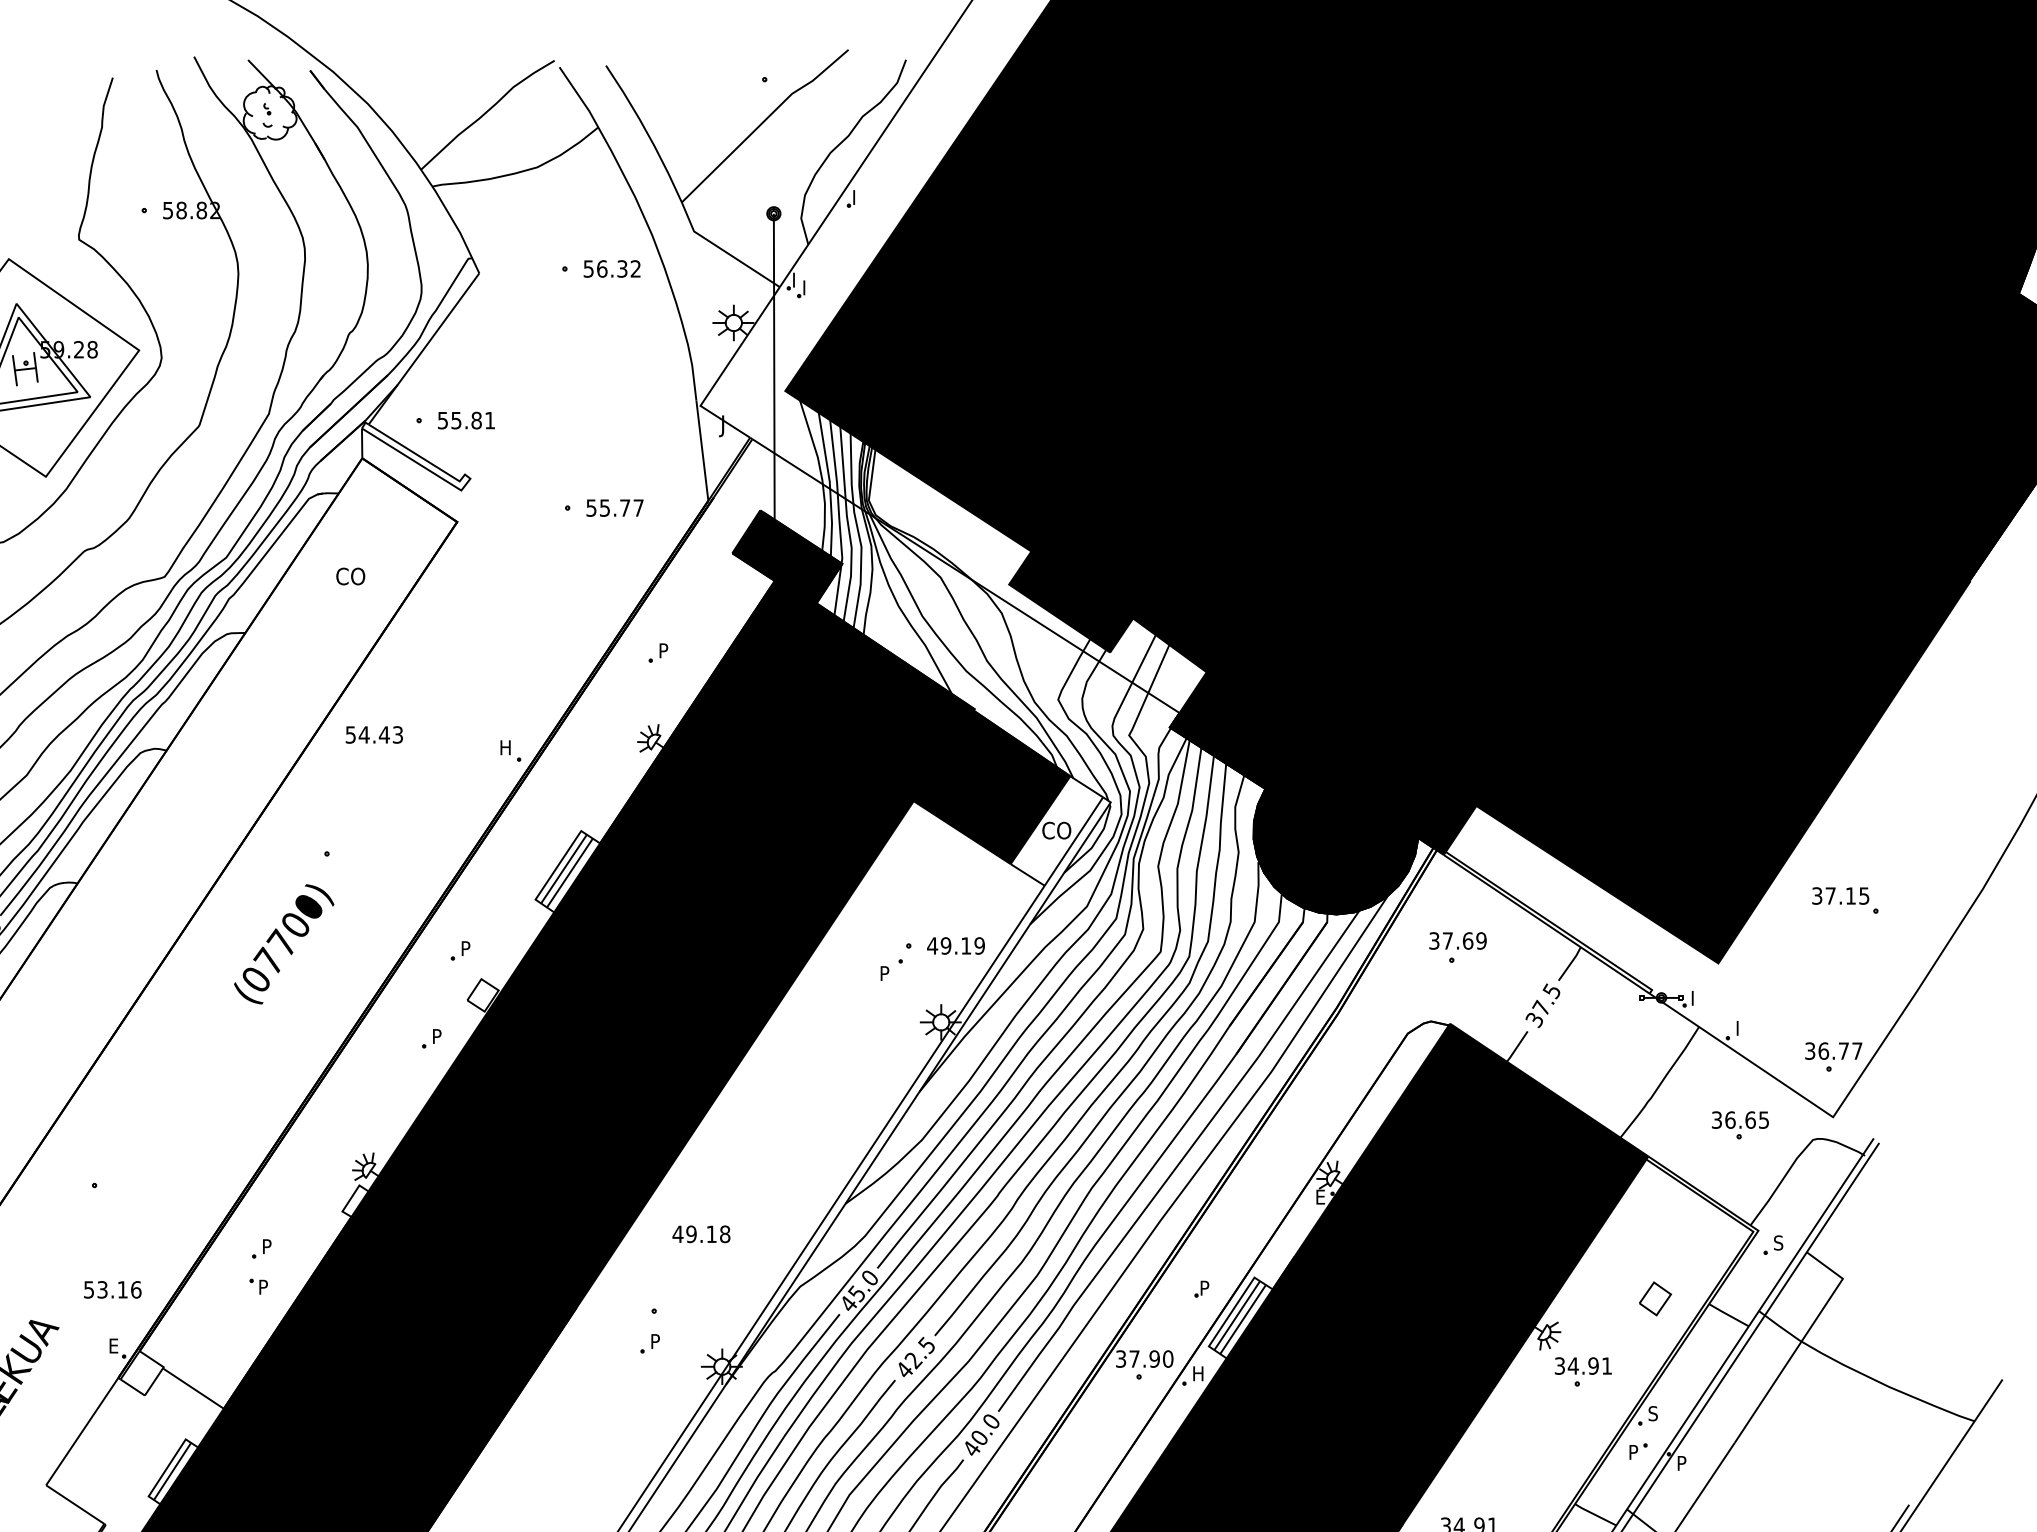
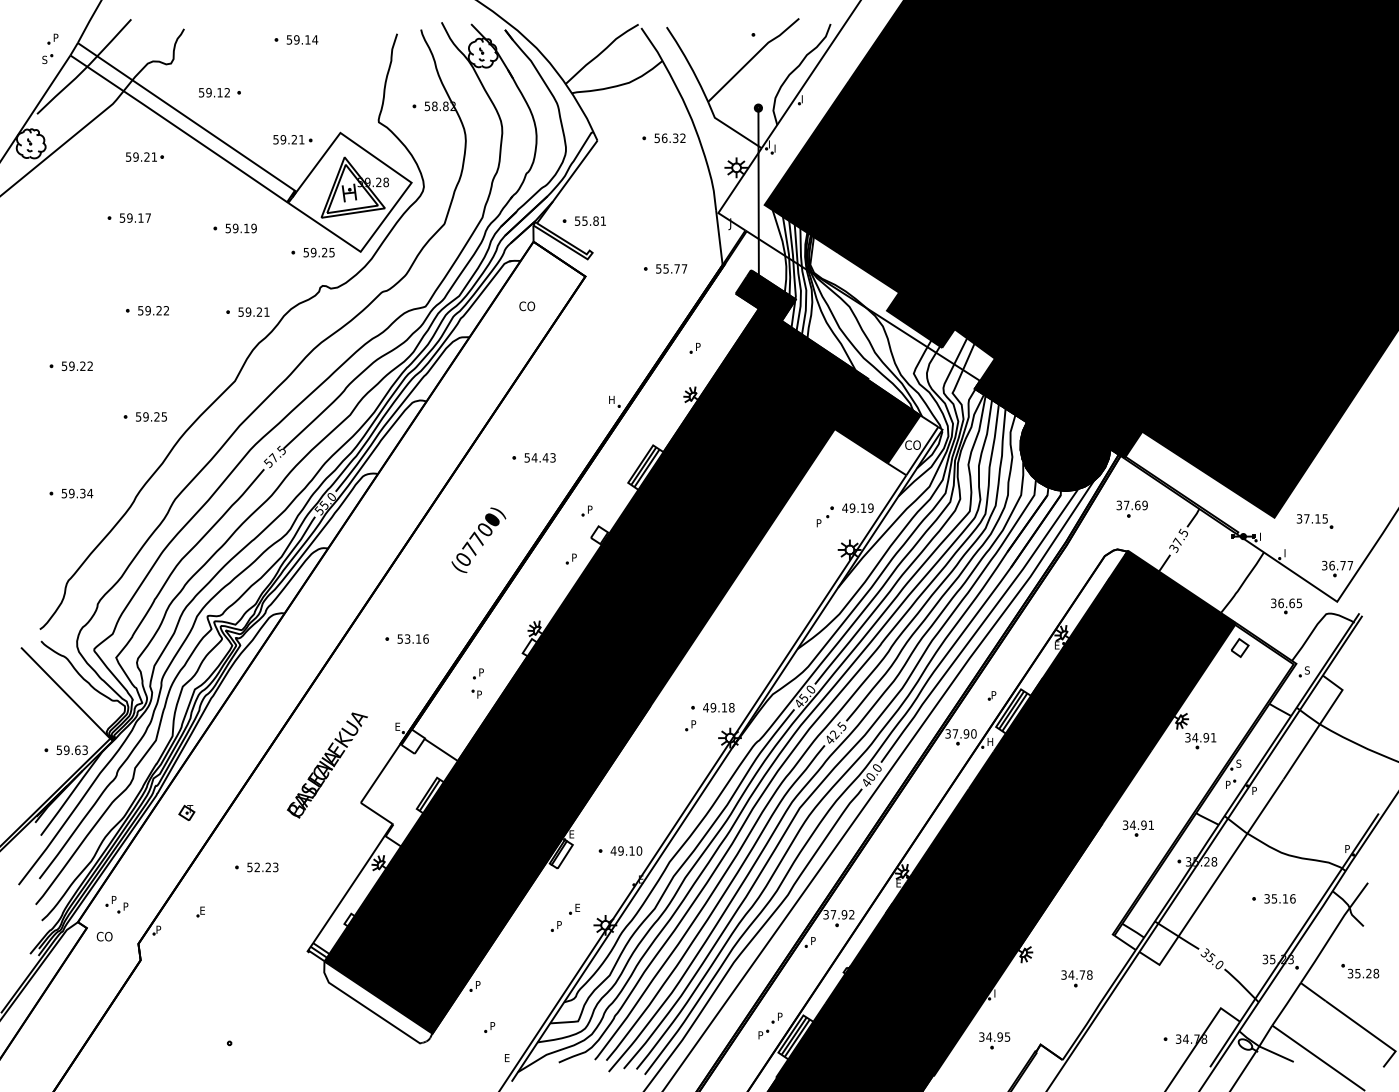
text: (373, 734) -> (539, 457), moved
part: (1844, 900) -> (1314, 521), moved
text: (283, 944) -> (478, 540), moved
text: (700, 1233) -> (718, 707), moved
text: (111, 1288) -> (412, 638), moved
part: (1656, 1297) -> (1240, 647), moved

